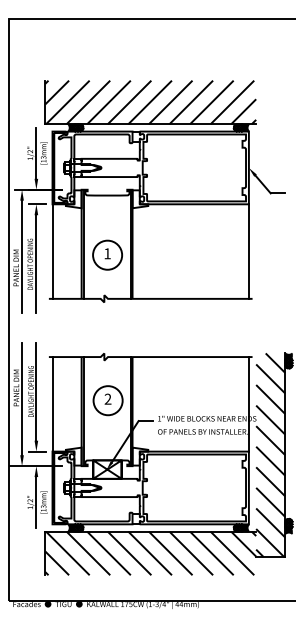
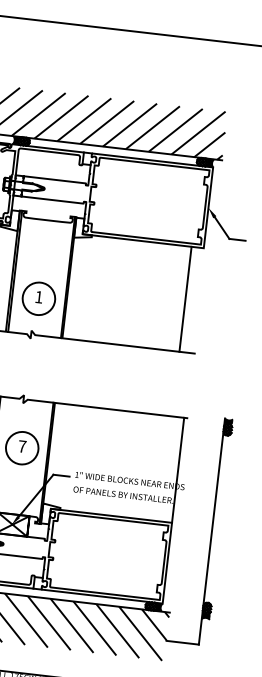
line: (248, 251) -> (185, 299), moved
part: (107, 254) -> (38, 298), moved
text: (107, 398) -> (21, 445), 2 -> 7
hatch: (270, 455) -> (195, 529), removed

